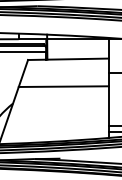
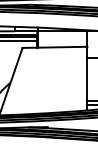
line: (64, 86) -> (51, 69), removed

